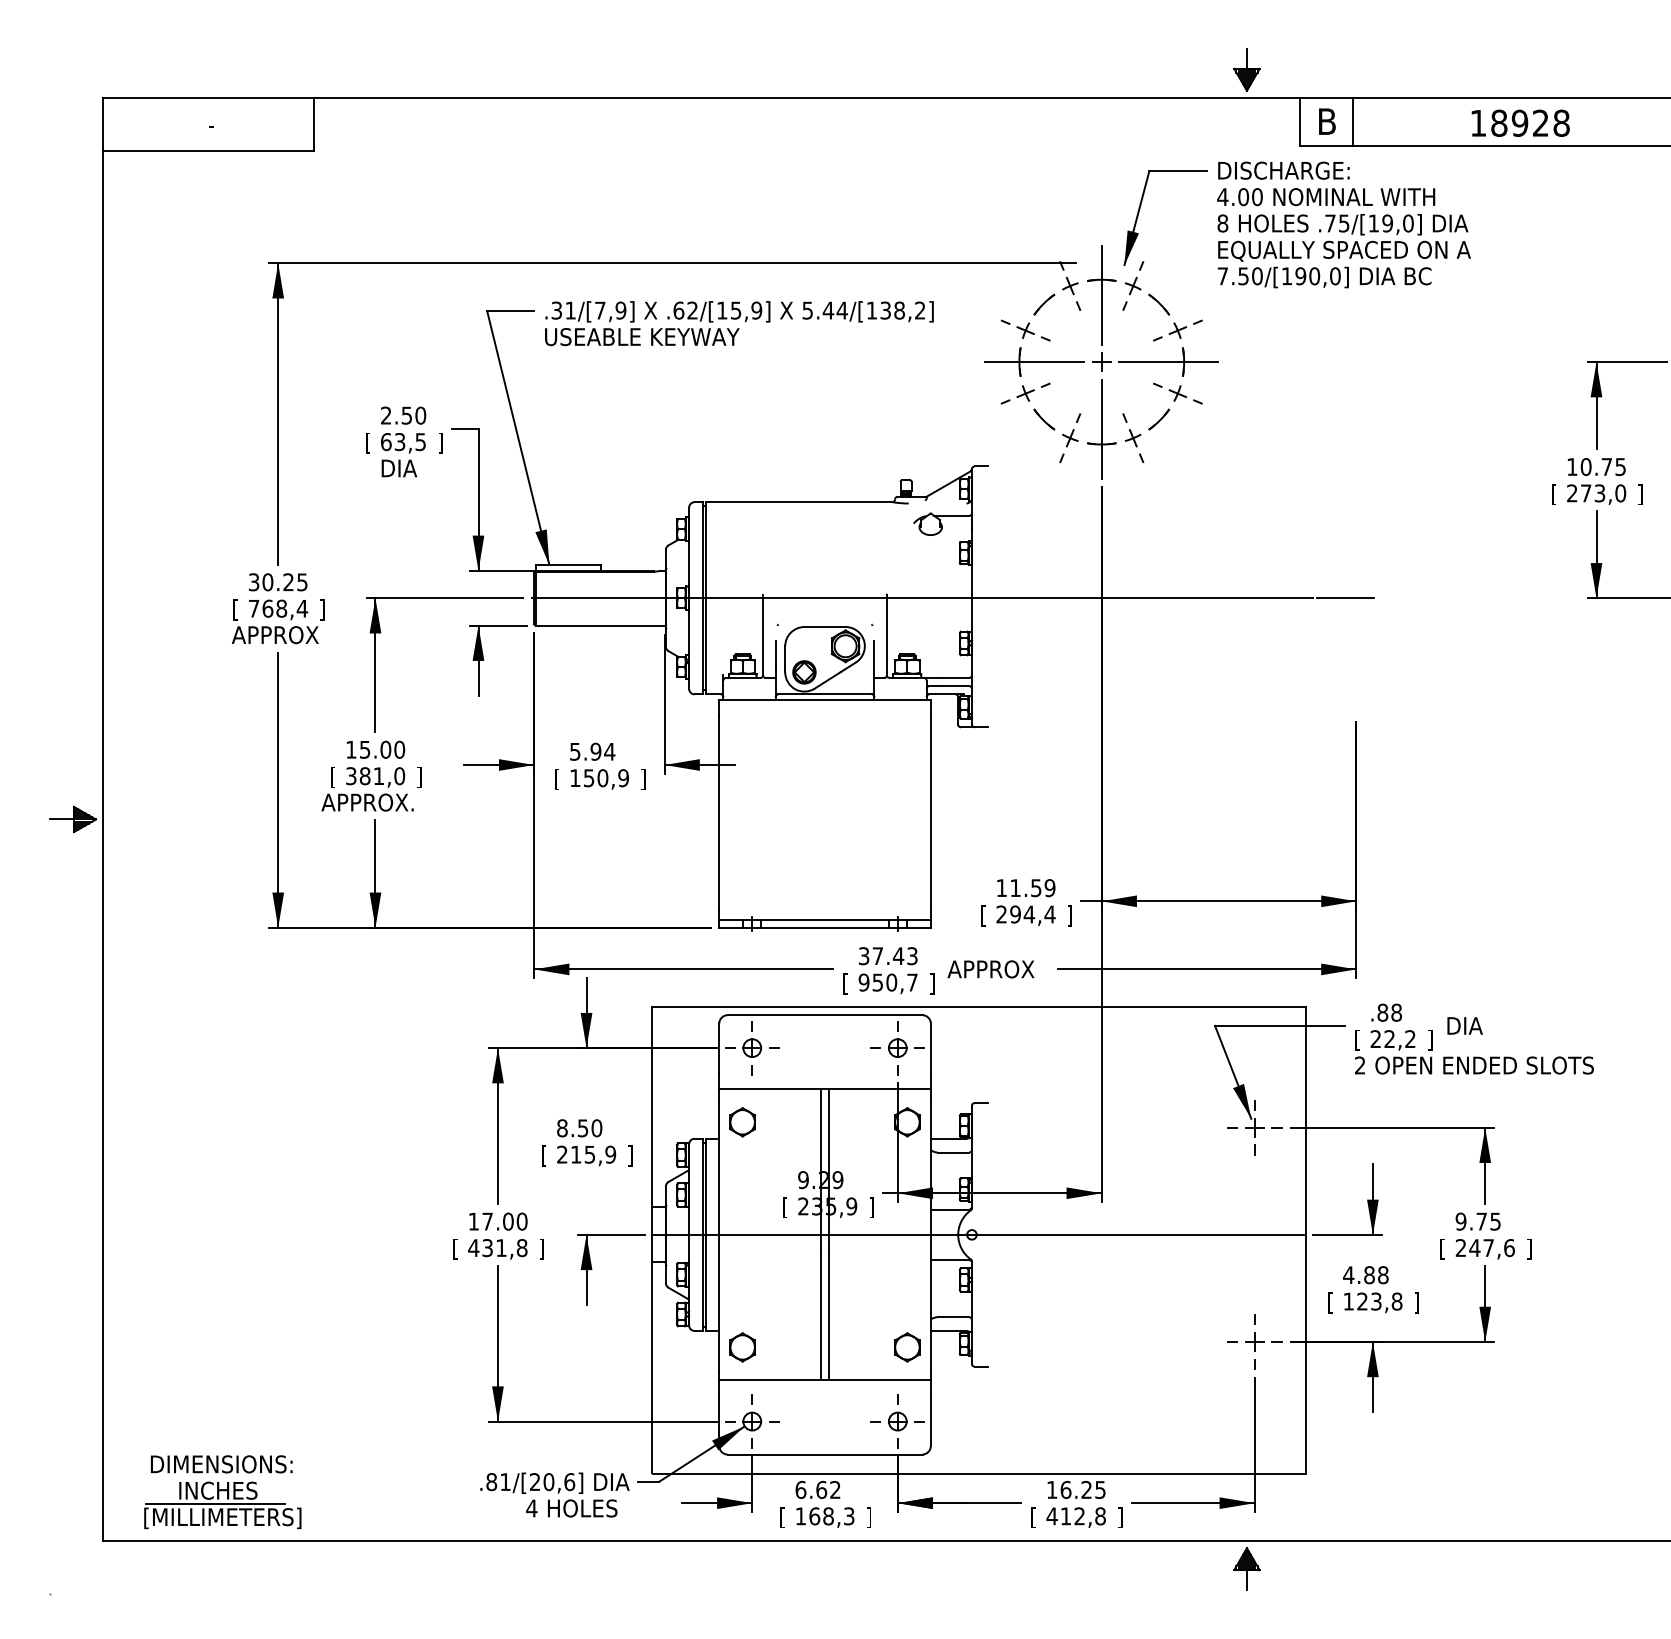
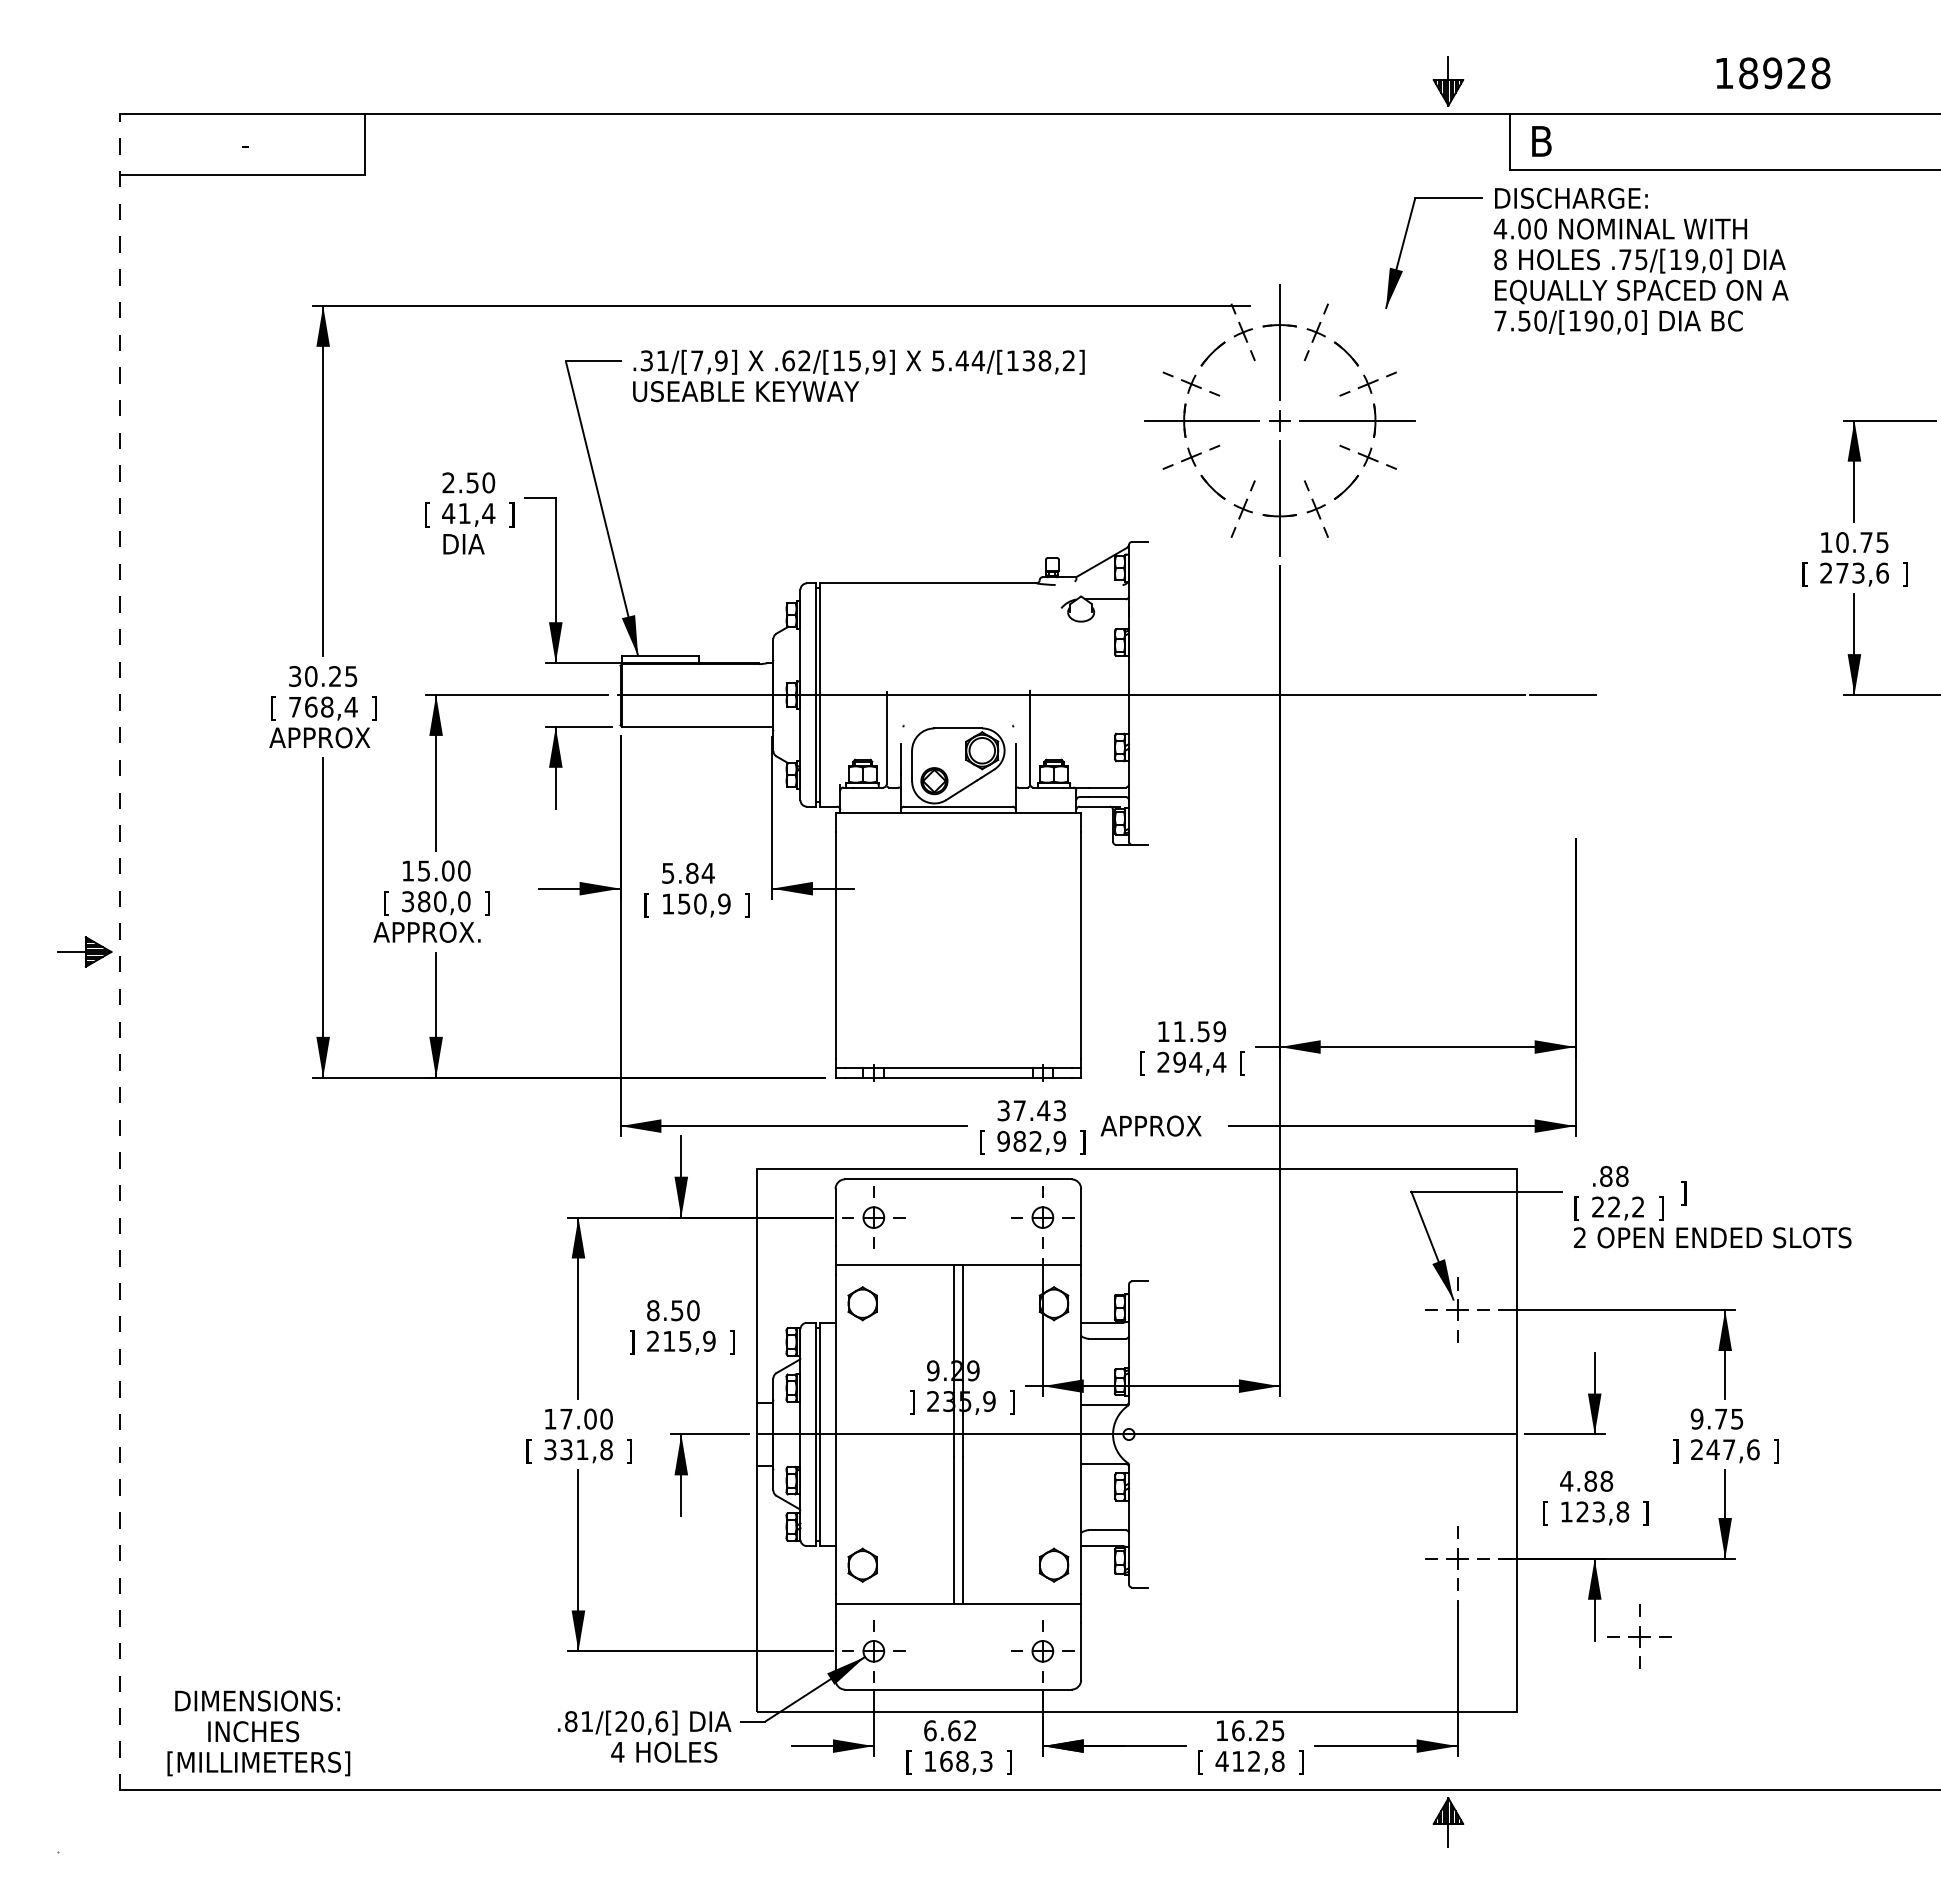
line: (1352, 121) -> (1571, 141), removed
text: (1520, 123) -> (1773, 73), moved
part: (1296, 224) -> (1586, 260), moved
text: (403, 441) -> (468, 513), 63,5 -> 41,4
text: (1620, 492) -> (1882, 572), 273,0 -> 273,6
text: (596, 751) -> (692, 873), 5.94 -> 5.84
text: (379, 776) -> (440, 901), 381,0 -> 380,0
line: (102, 819) -> (119, 951), solid -> dashed
text: (1069, 915) -> (1242, 1063), ] -> [
text: (894, 981) -> (1039, 1140), 950,7 -> 982,9
text: (1464, 1027) -> (1701, 1193), DIA -> ]
text: (543, 1155) -> (631, 1342), [ -> ]
text: (784, 1207) -> (911, 1402), [ -> ]
text: (473, 1247) -> (549, 1449), 431,8 -> 331,8
text: (1442, 1249) -> (1675, 1451), [ -> ]
part: (1411, 1408) -> (1639, 1636), added
line: (215, 1503) -> (250, 1746), removed

